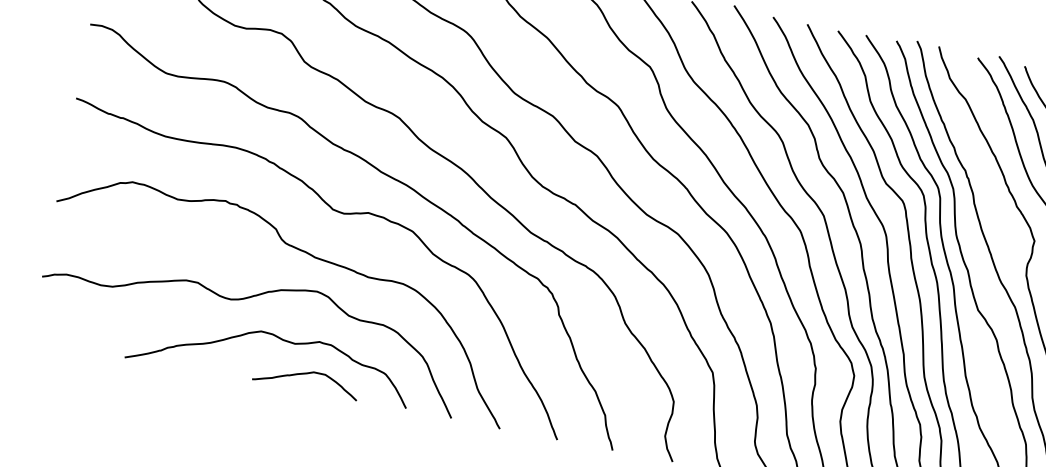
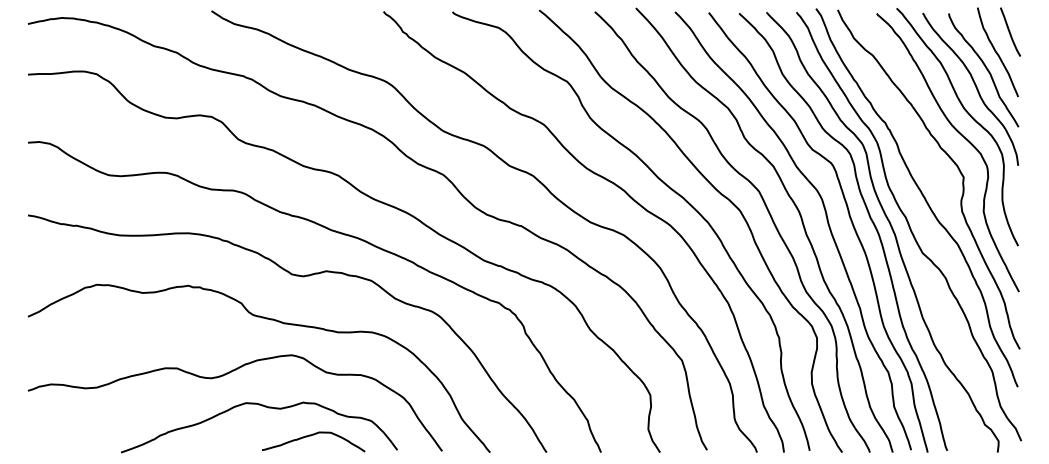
curve: (304, 374) -> (310, 436), moved

